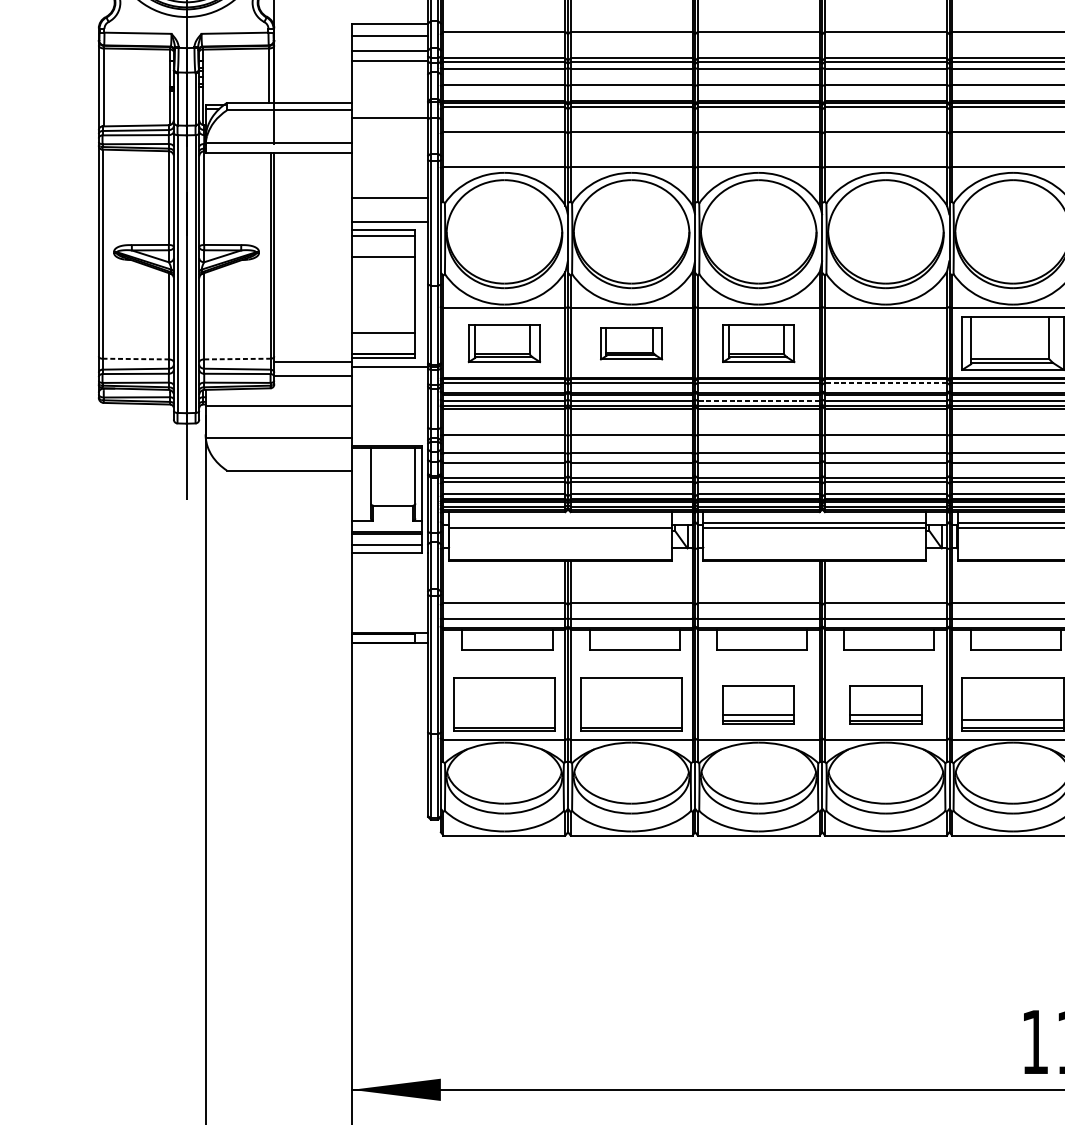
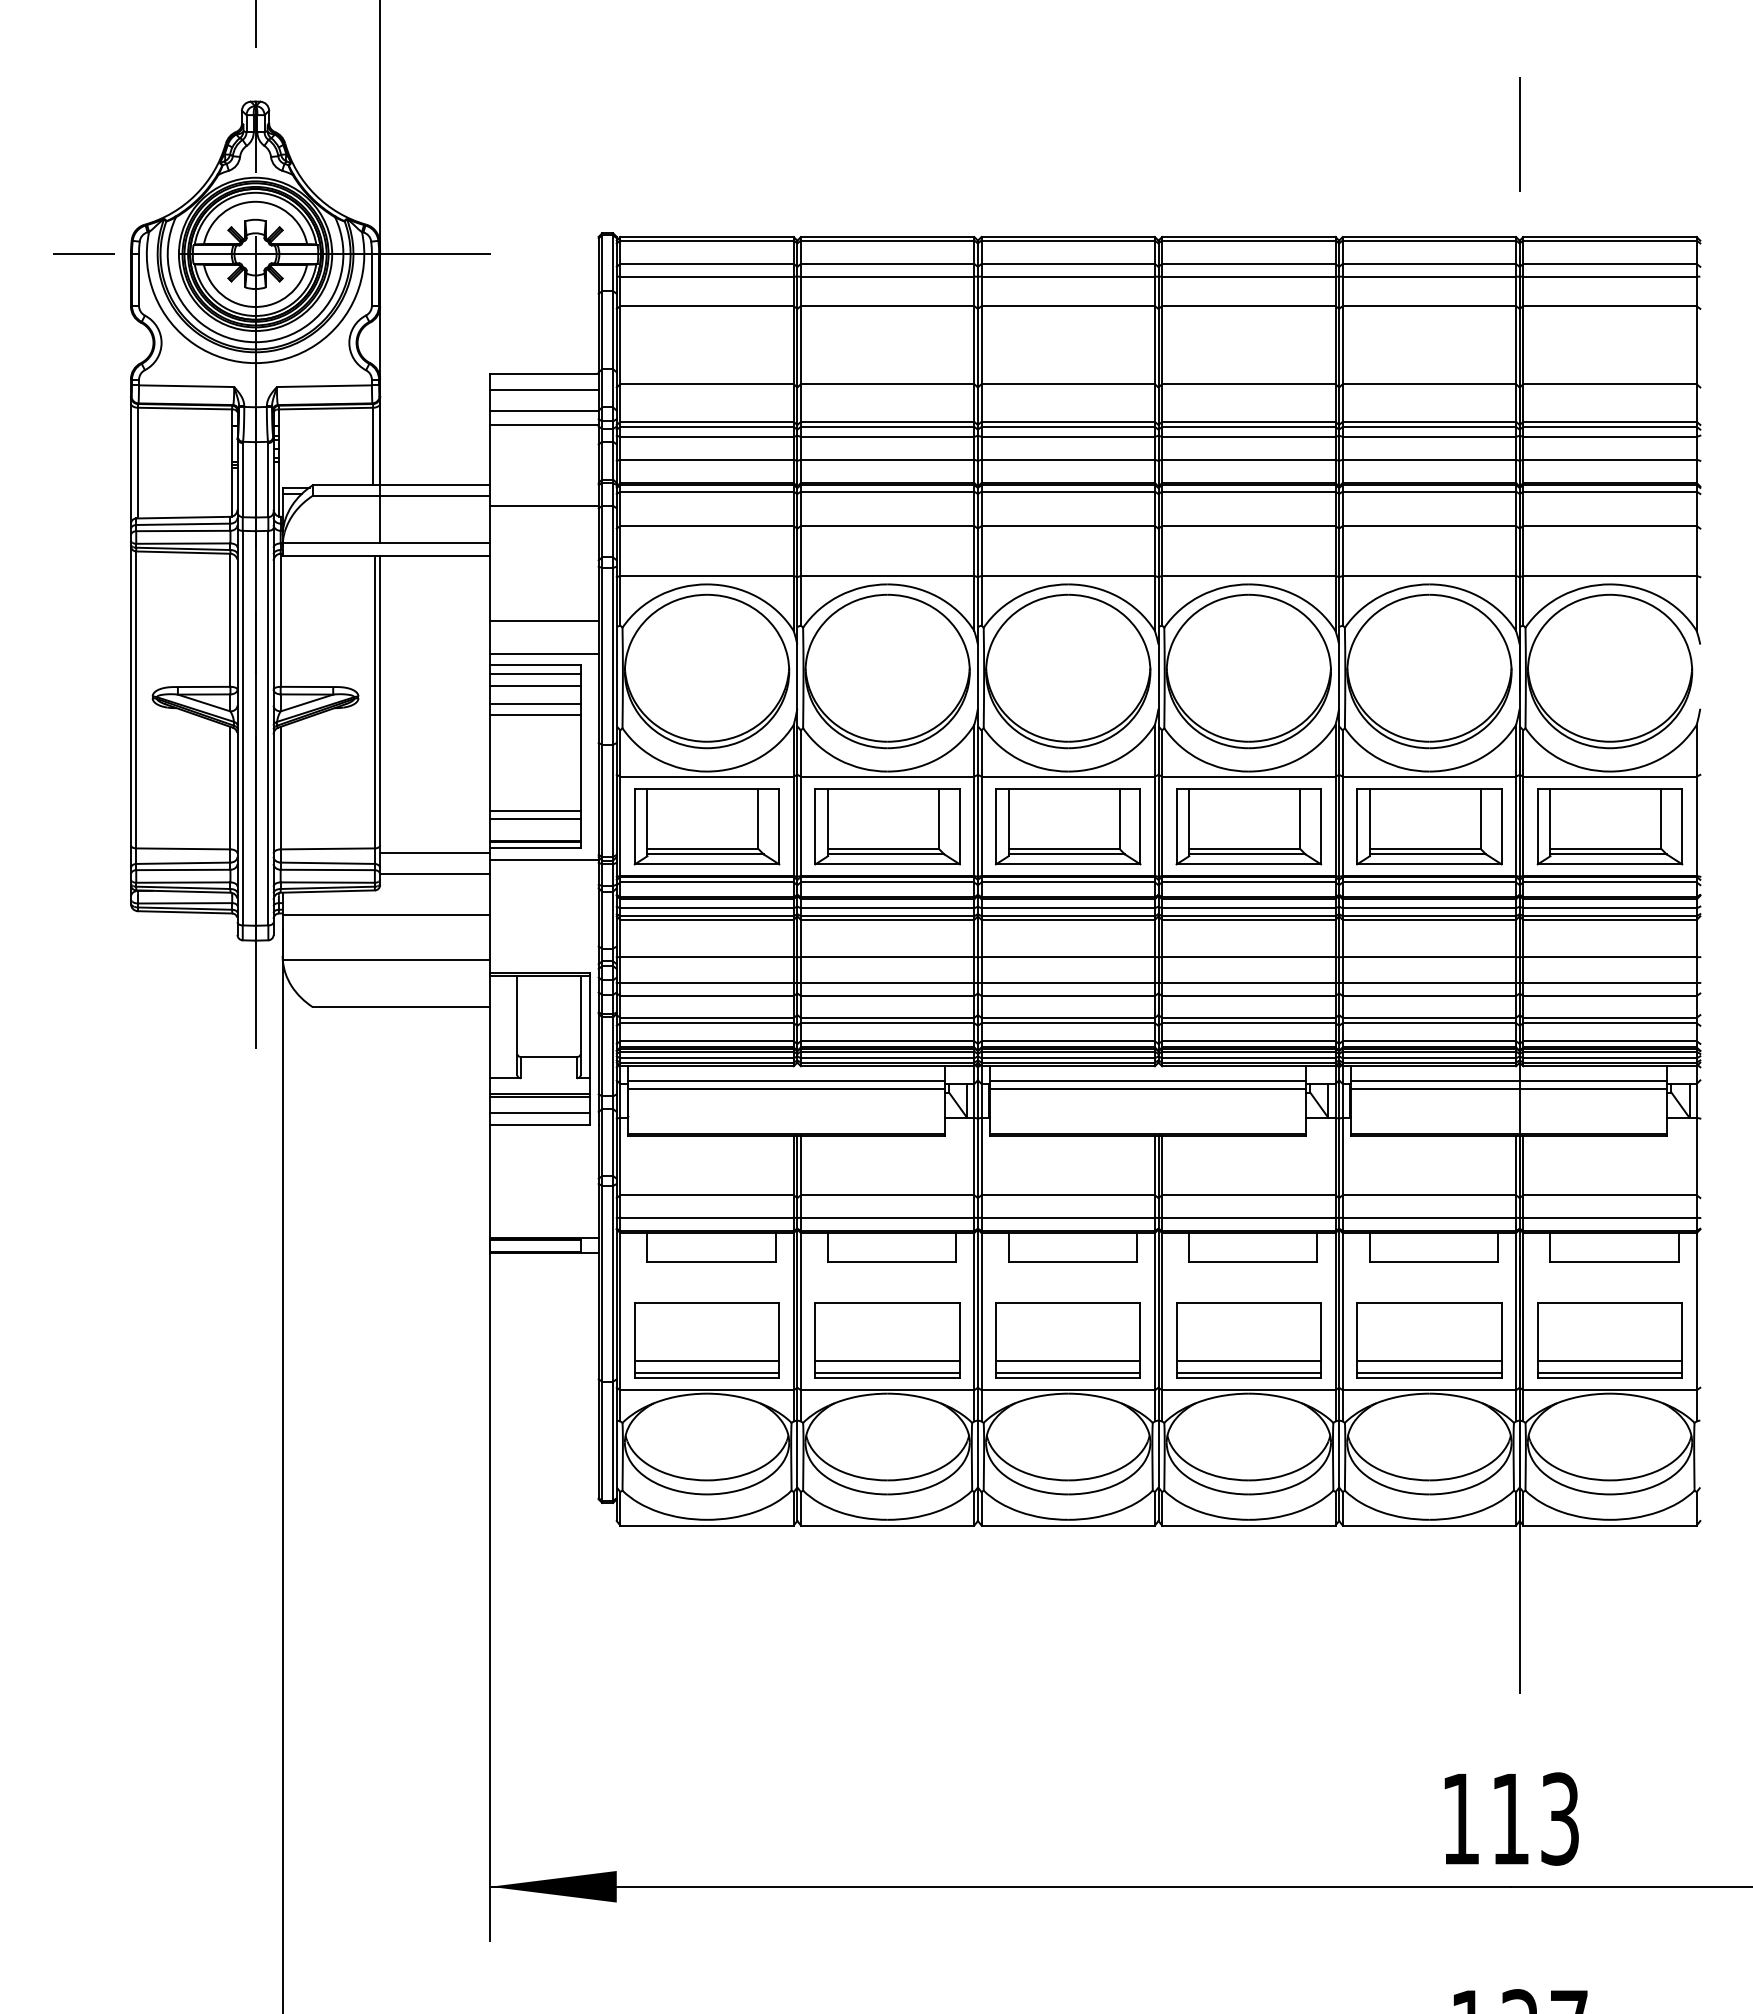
line: (383, 244) -> (535, 685), added
line: (383, 265) -> (535, 715), added
line: (383, 338) -> (535, 819), added
part: (504, 343) -> (706, 826), size x1.43
part: (631, 343) -> (887, 826), size x1.67
part: (758, 343) -> (1068, 826), size x1.43
part: (885, 343) -> (1248, 826), added
line: (135, 358) -> (183, 848), dashed -> solid
line: (237, 358) -> (328, 848), dashed -> solid
line: (885, 382) -> (1248, 882), dashed -> solid
line: (758, 401) -> (1068, 908), dashed -> solid
line: (560, 522) -> (786, 1081), added
part: (758, 705) -> (1067, 1340), size x1.43
part: (885, 705) -> (1248, 1340), size x1.43
line: (504, 719) -> (706, 1361), added
line: (631, 719) -> (887, 1361), added

